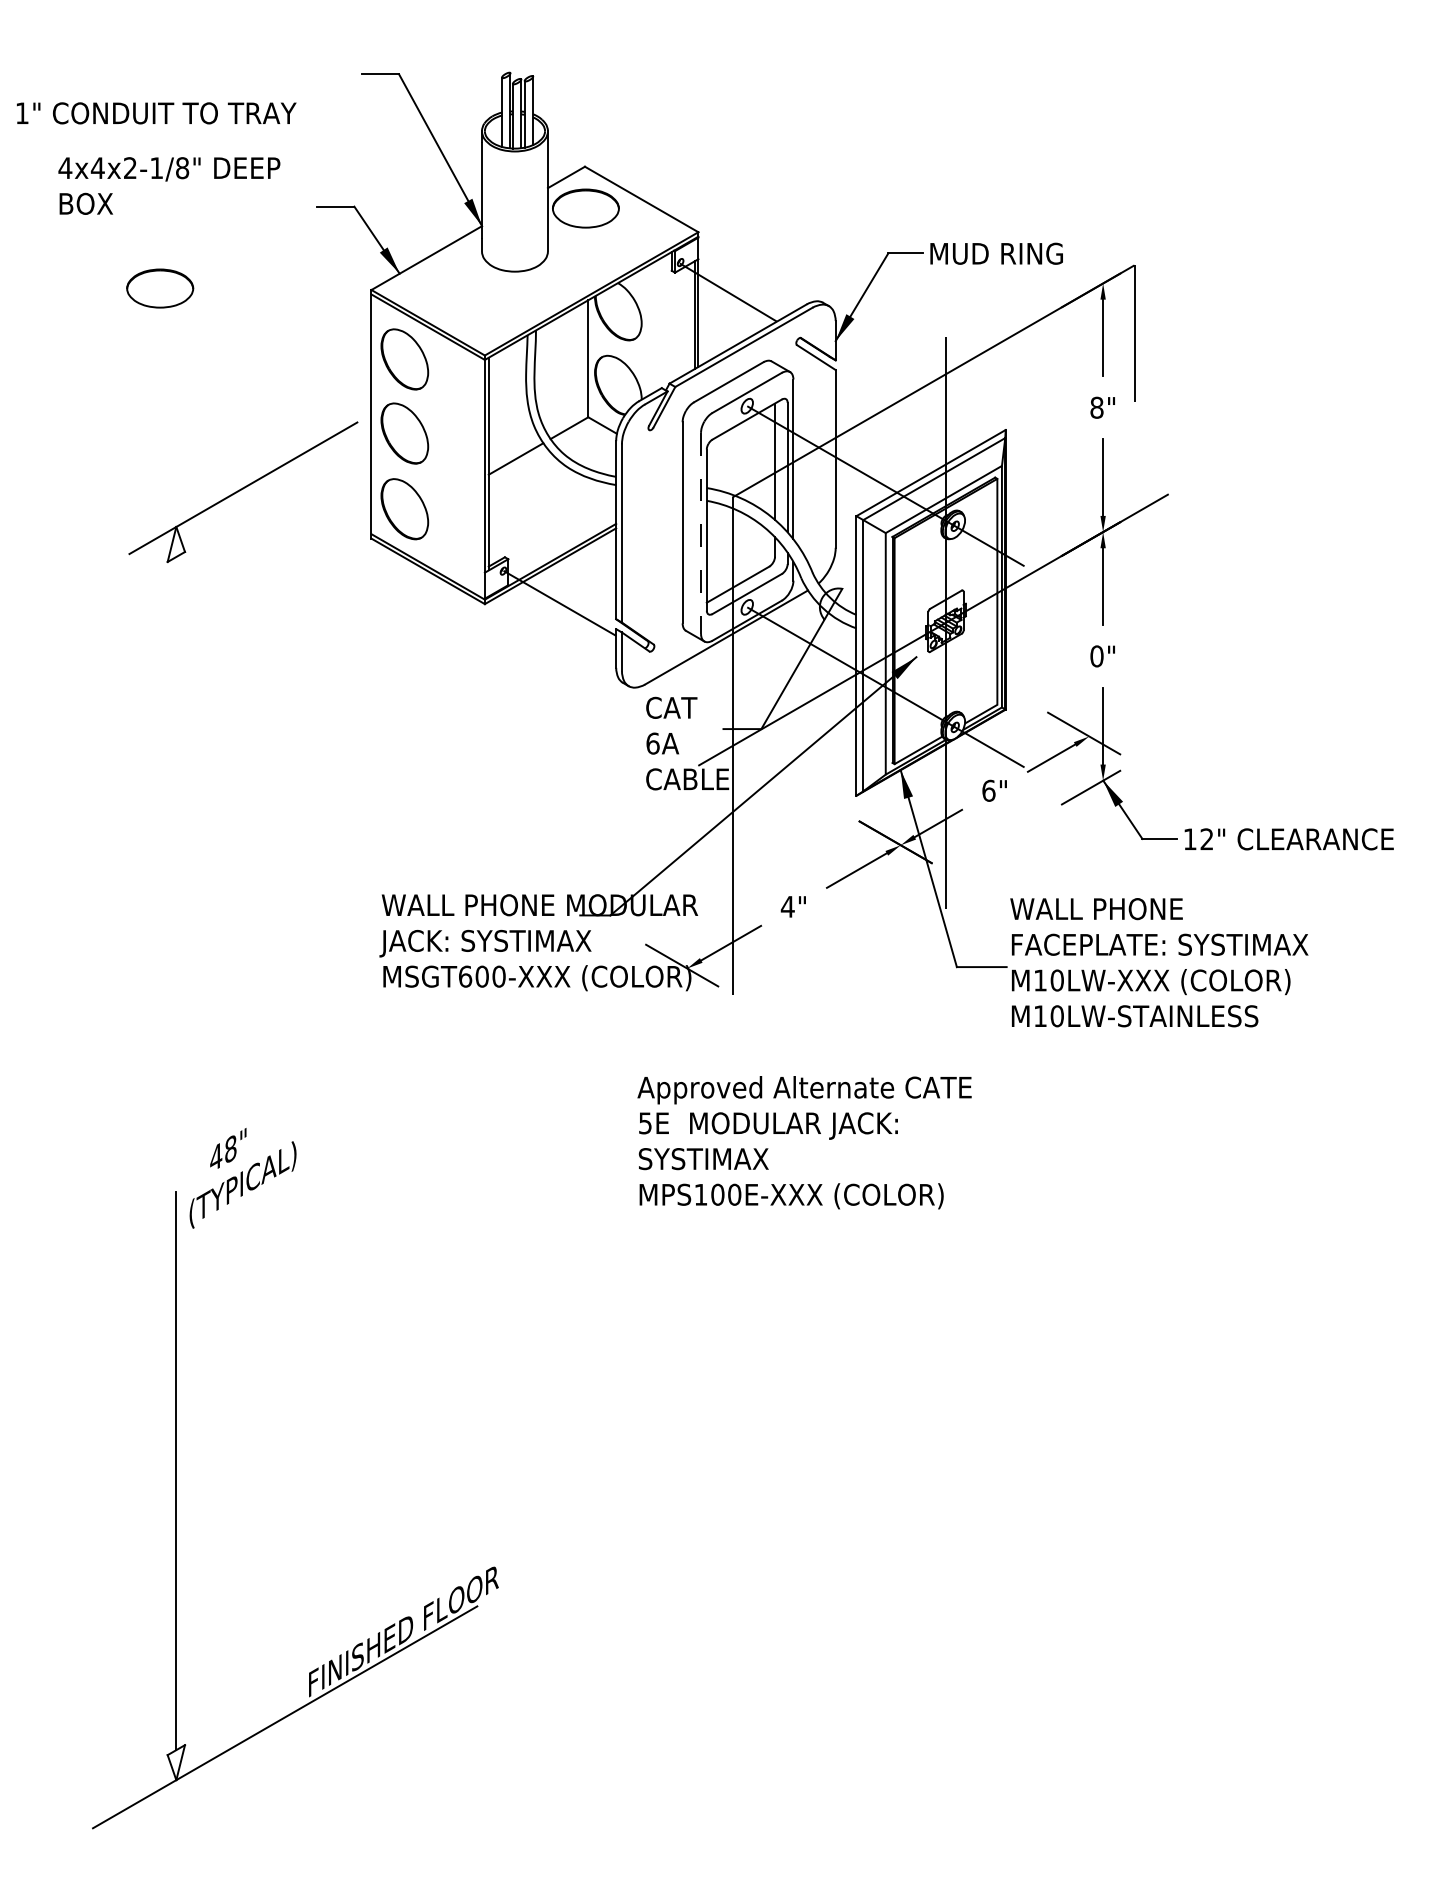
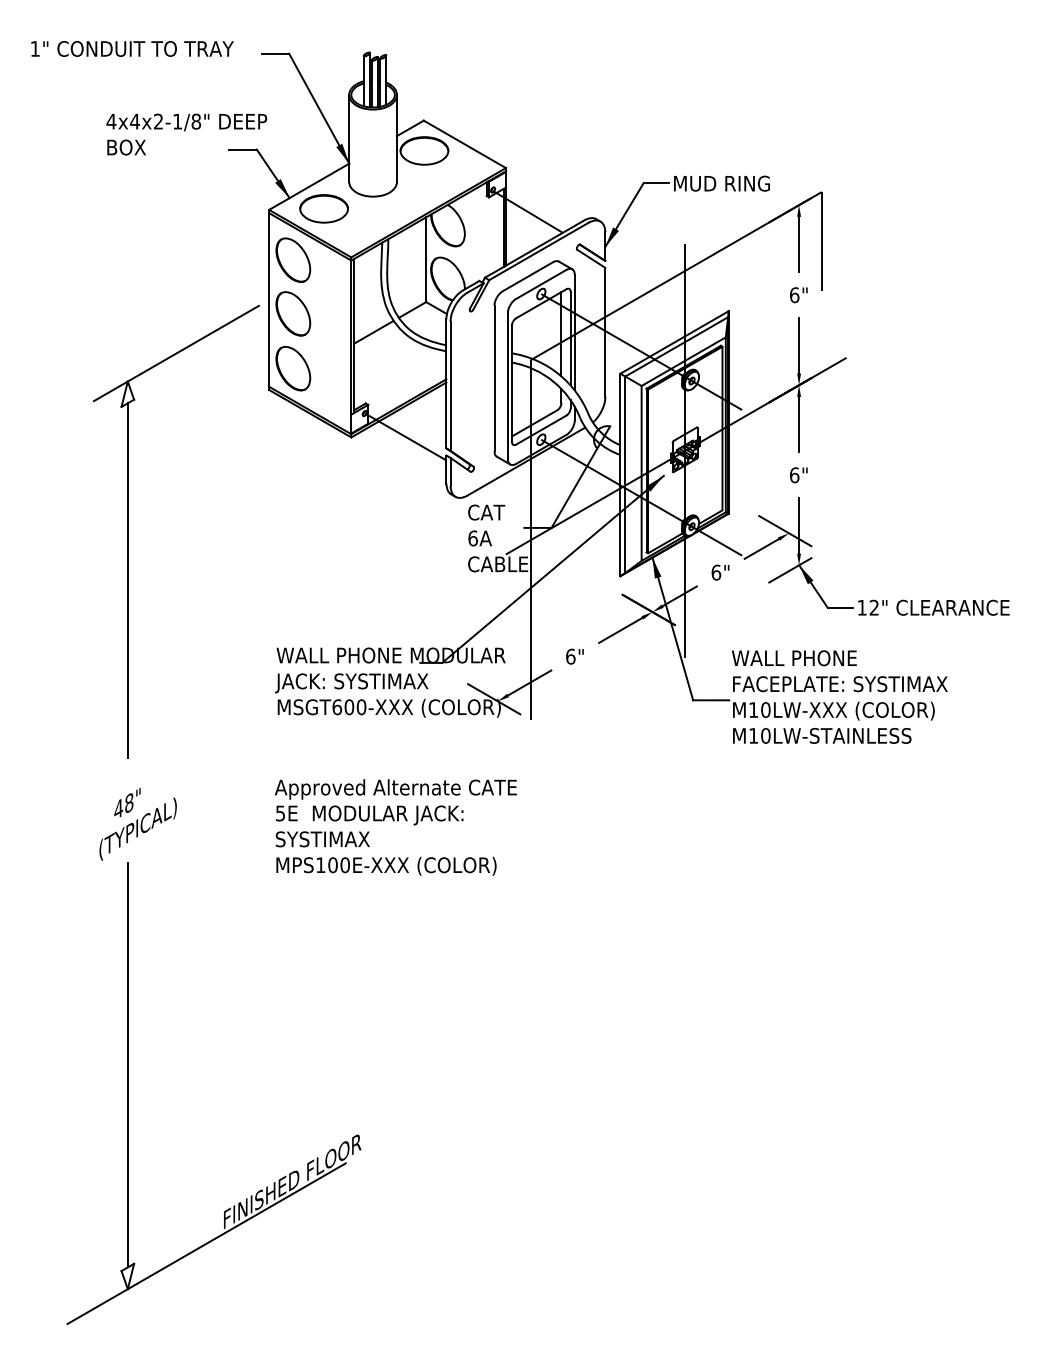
text: (156, 112) -> (132, 48), moved
text: (168, 185) -> (186, 134), moved
part: (159, 288) -> (323, 208), moved
text: (1096, 408) -> (794, 295), 8" -> 6"
line: (700, 533) -> (507, 386), dashed -> solid
text: (1096, 655) -> (794, 474), 0" -> 6"
line: (175, 801) -> (127, 580), added
text: (787, 906) -> (570, 656), 4" -> 6"
text: (804, 1142) -> (395, 827), moved
text: (242, 1177) -> (137, 823), moved

